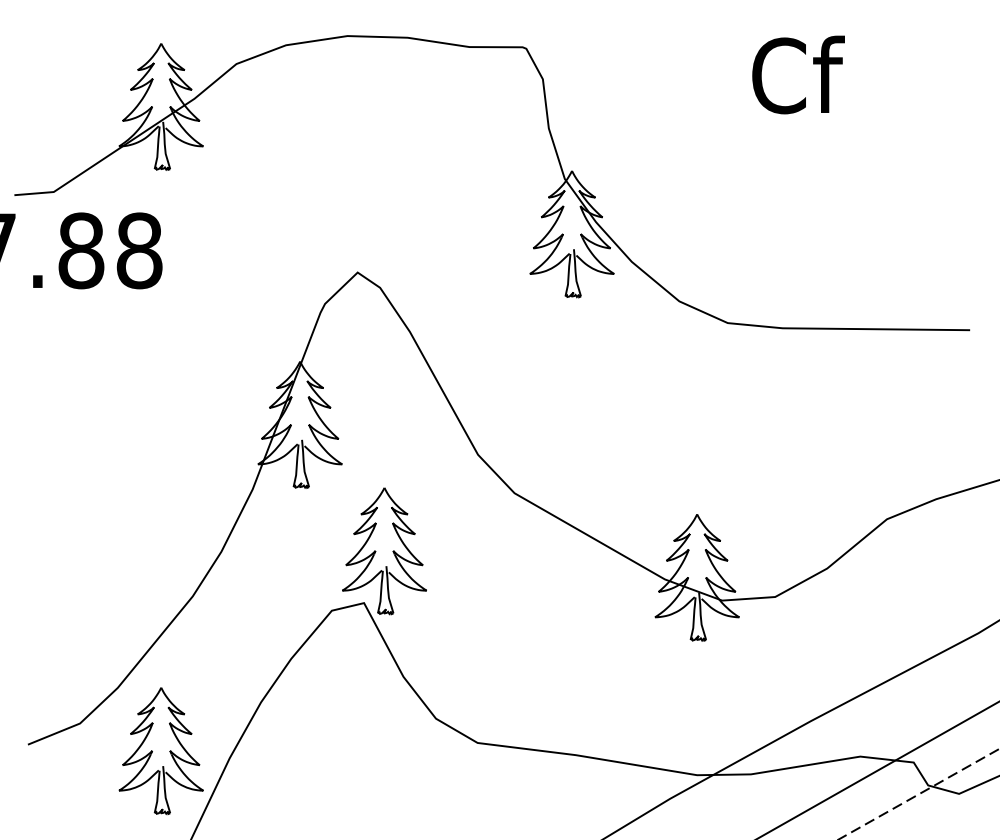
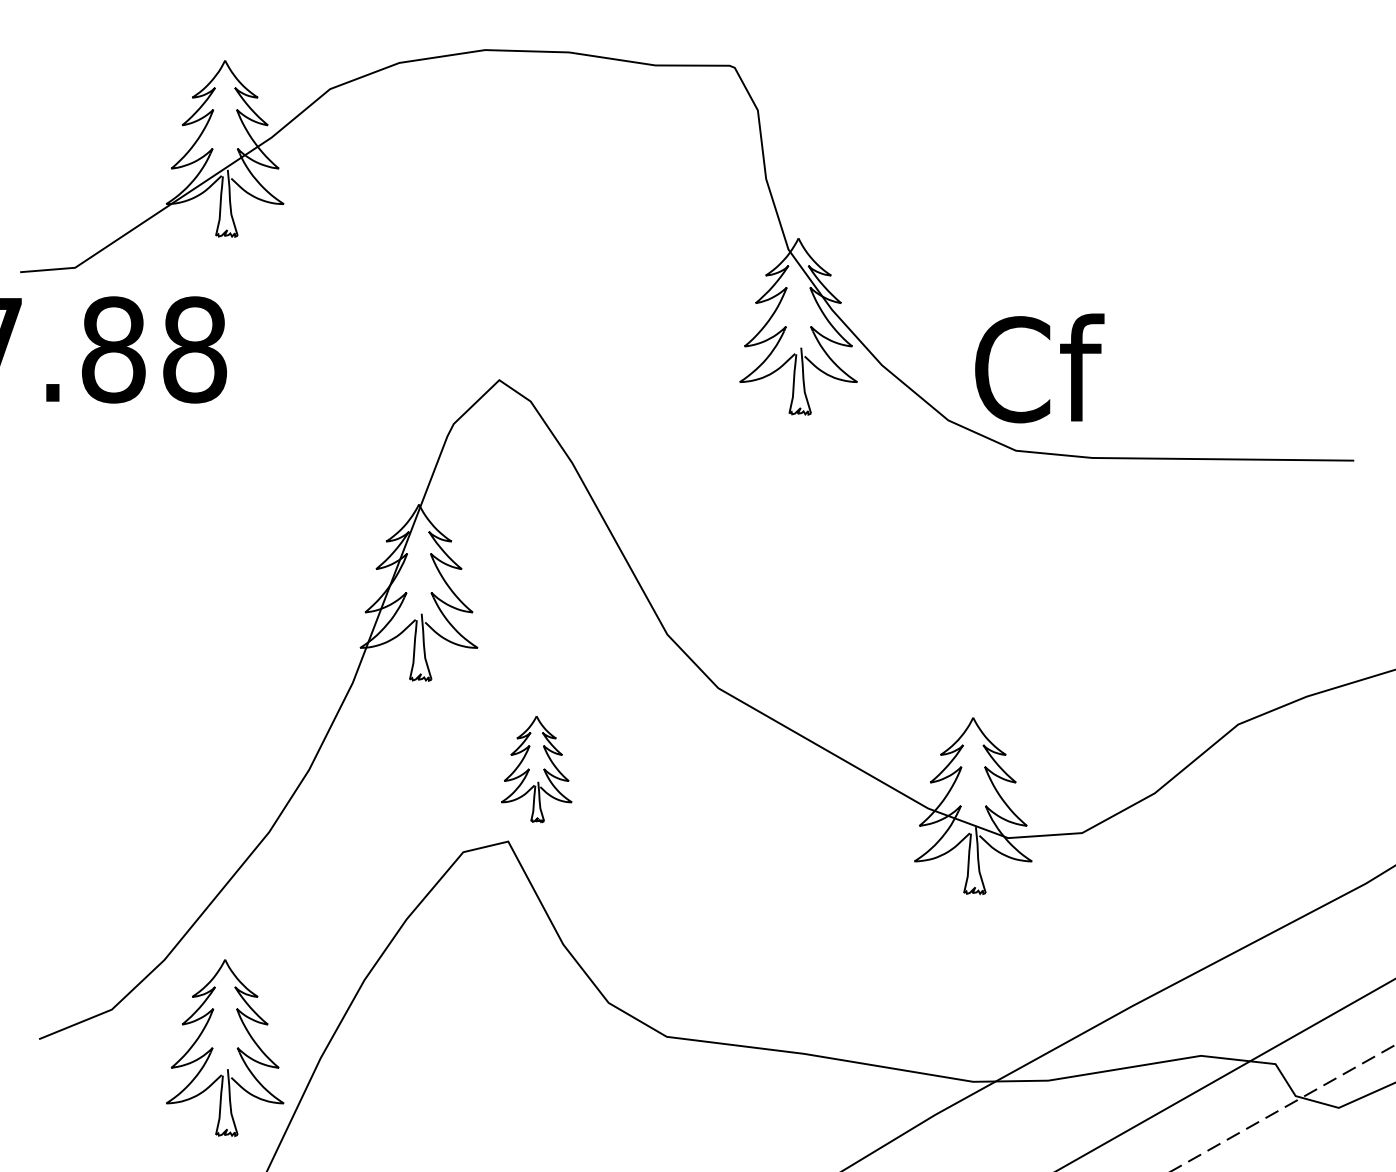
text: (798, 75) -> (1039, 368), moved
part: (384, 551) -> (536, 769), size x0.6

